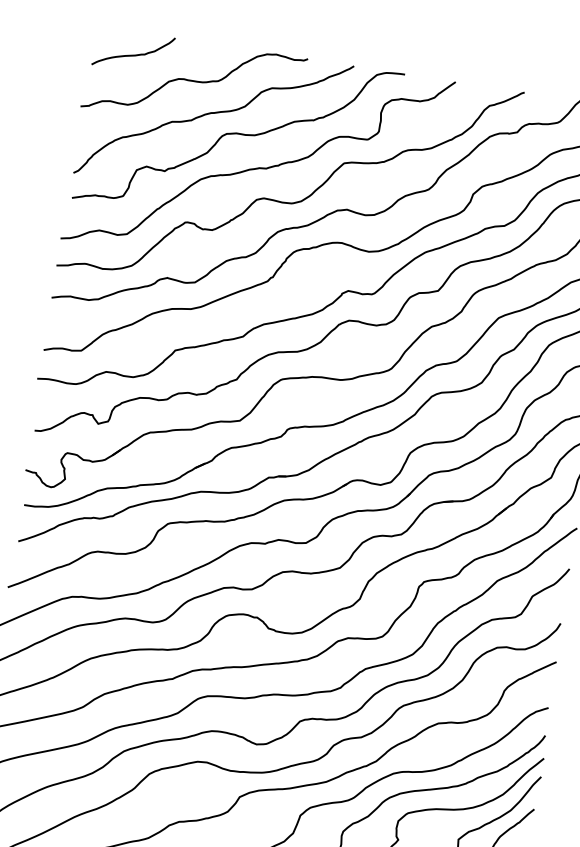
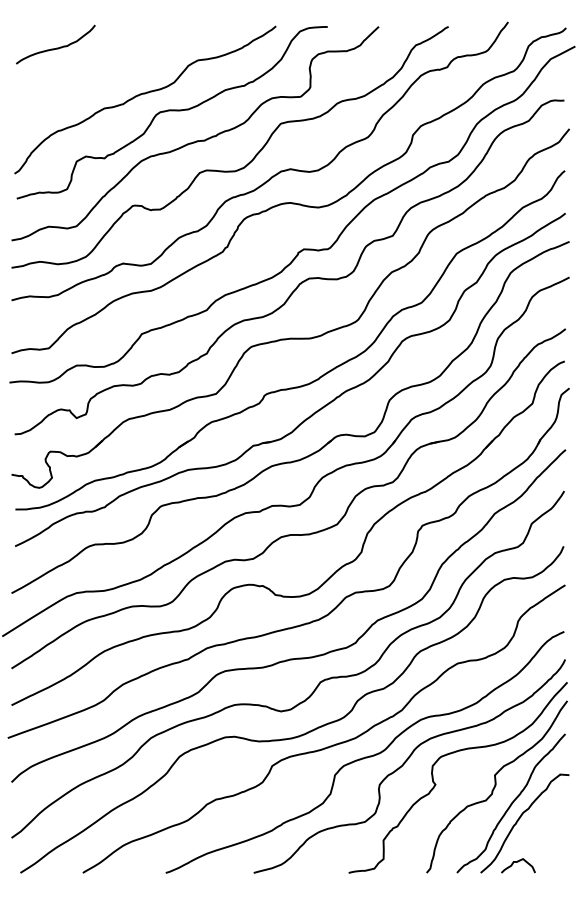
curve: (194, 81) -> (120, 65), removed

